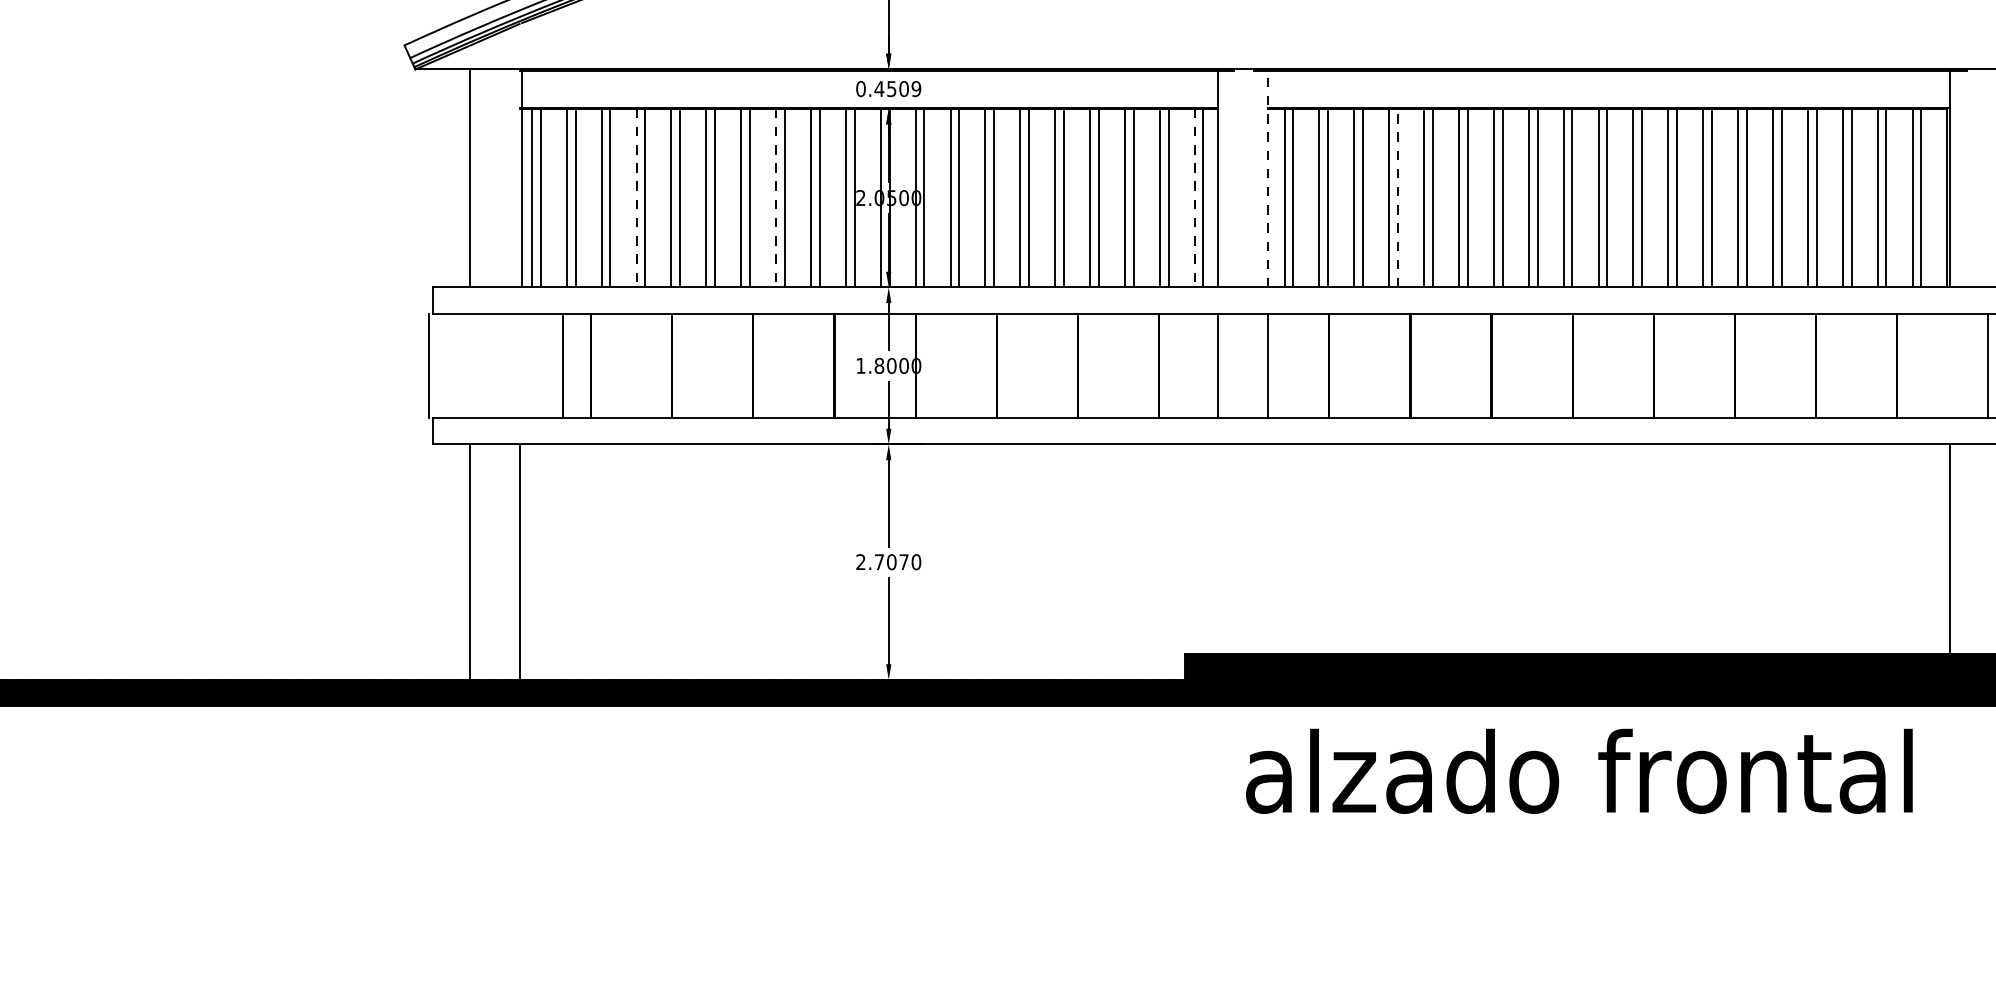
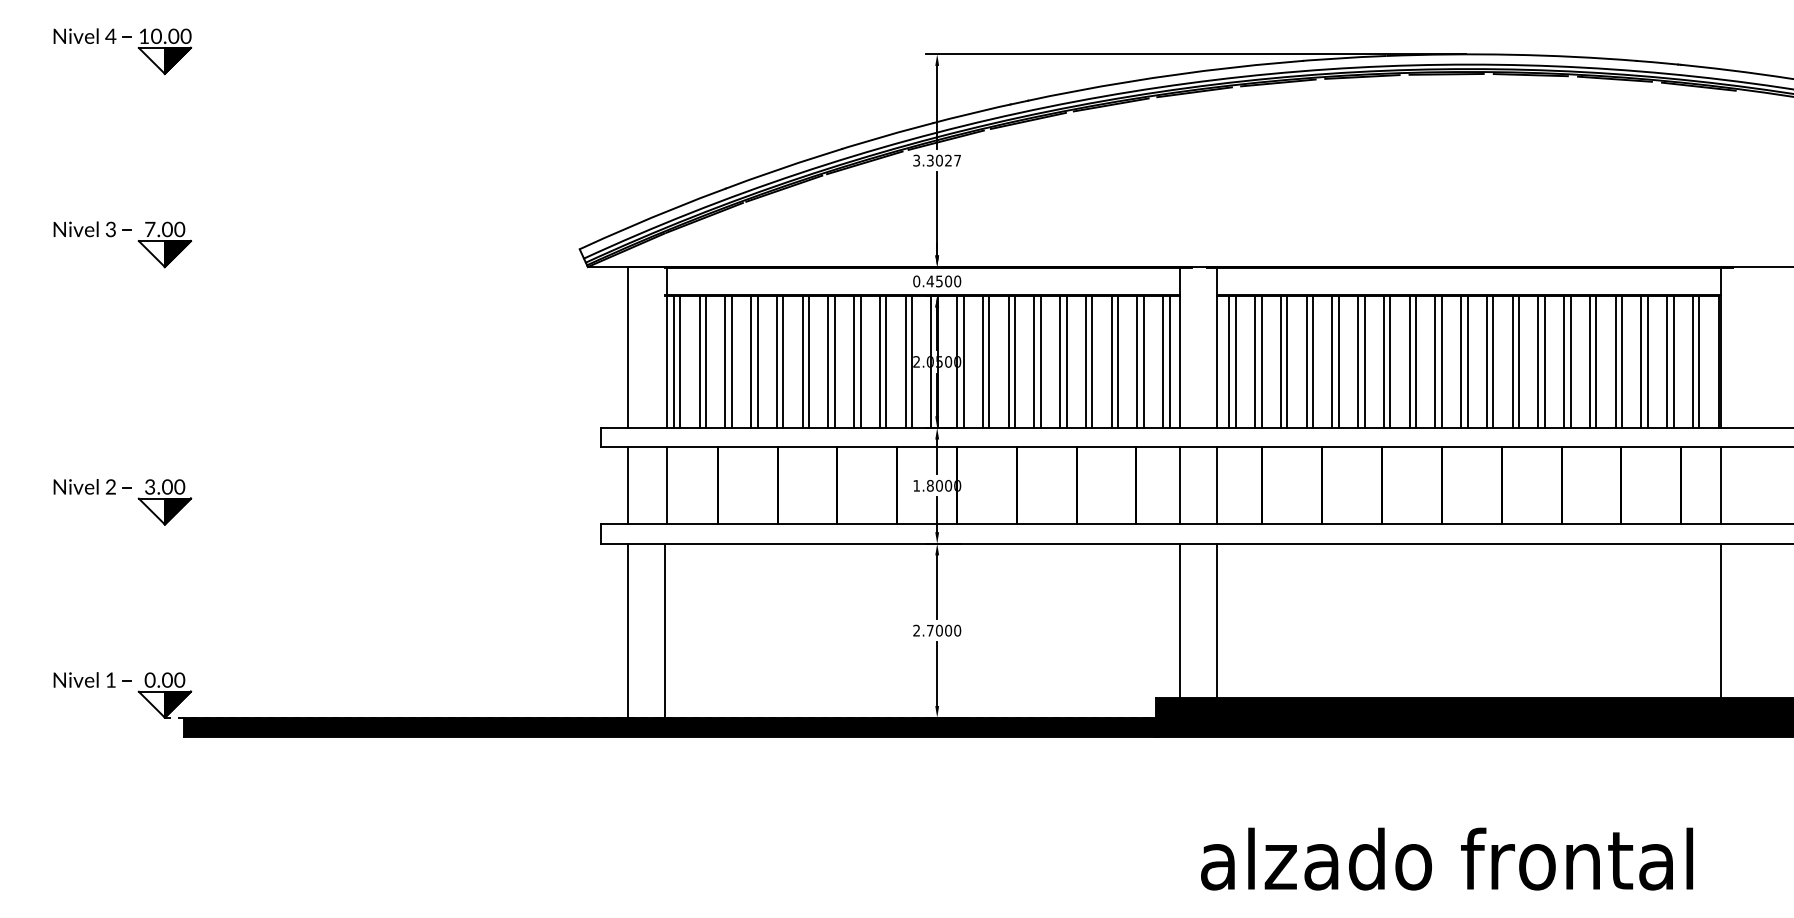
text: (916, 89) -> (957, 281), 0.4509 -> 0.4500
line: (1268, 177) -> (1217, 346), dashed -> solid
line: (637, 197) -> (751, 361), dashed -> solid
line: (776, 197) -> (854, 361), dashed -> solid
line: (1195, 197) -> (1163, 361), dashed -> solid
line: (1398, 197) -> (1313, 361), dashed -> solid
line: (429, 365) -> (628, 485), moved
line: (562, 365) -> (666, 485), moved
line: (1987, 365) -> (1720, 485), moved
line: (1218, 548) -> (1180, 620), added
line: (1268, 548) -> (1217, 620), added
text: (904, 561) -> (948, 630), 2.7070 -> 2.7000
text: (1578, 770) -> (1446, 858), moved

